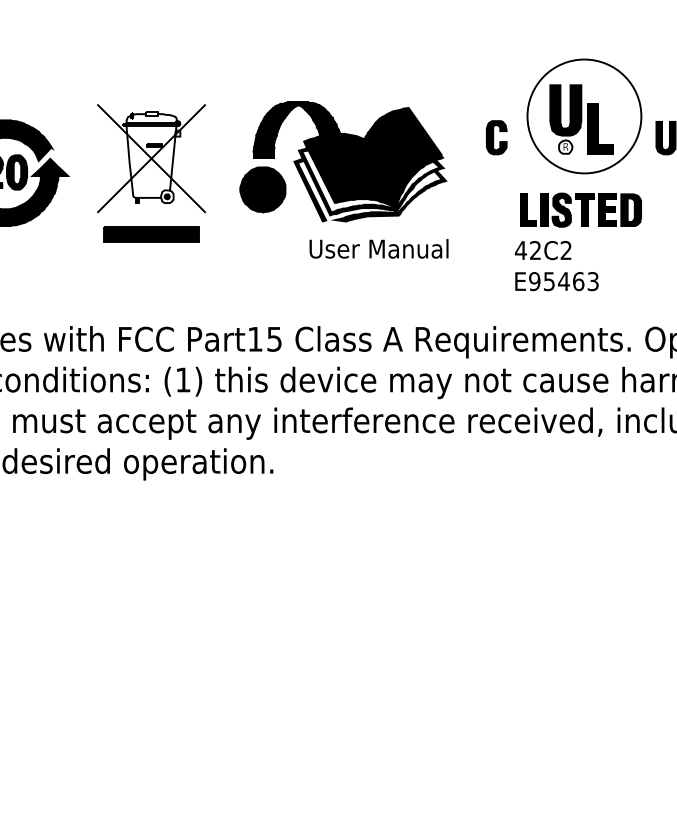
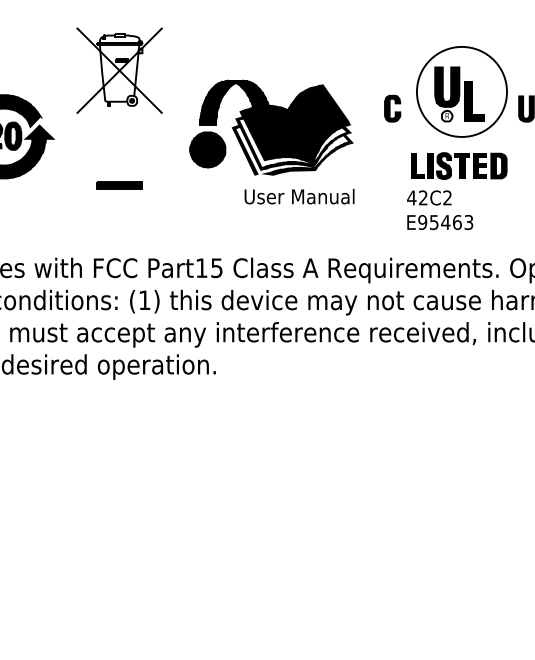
part: (151, 158) -> (119, 70), moved
part: (151, 234) -> (119, 185), size x0.6

